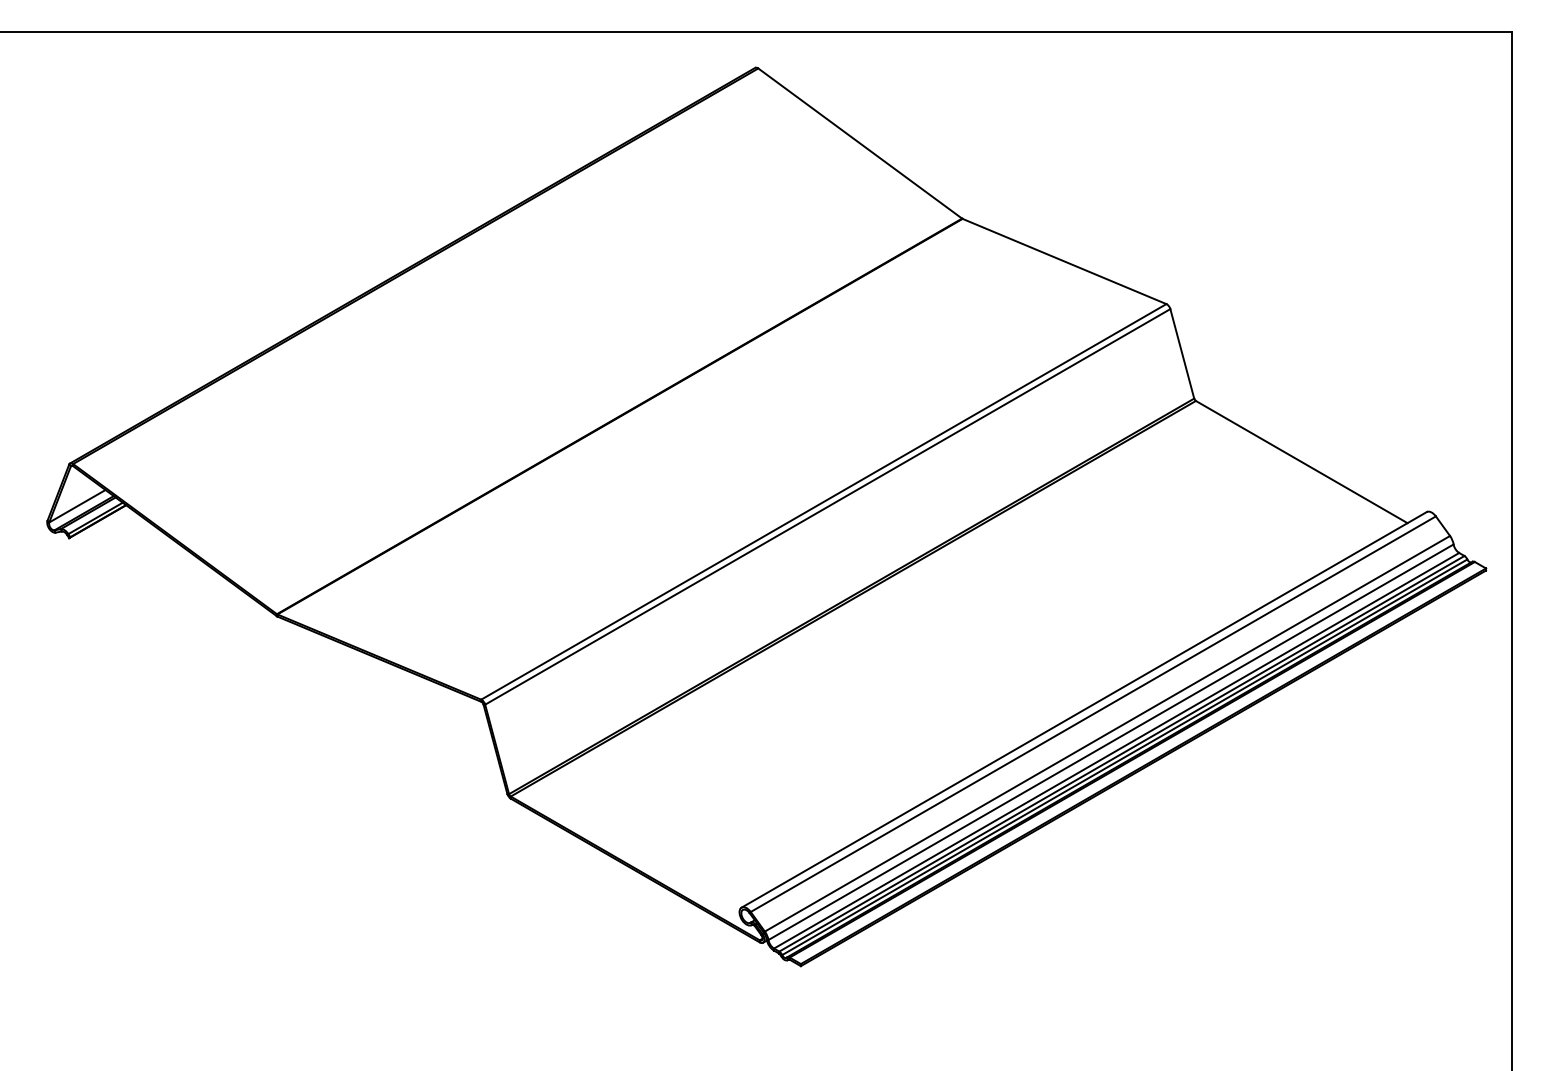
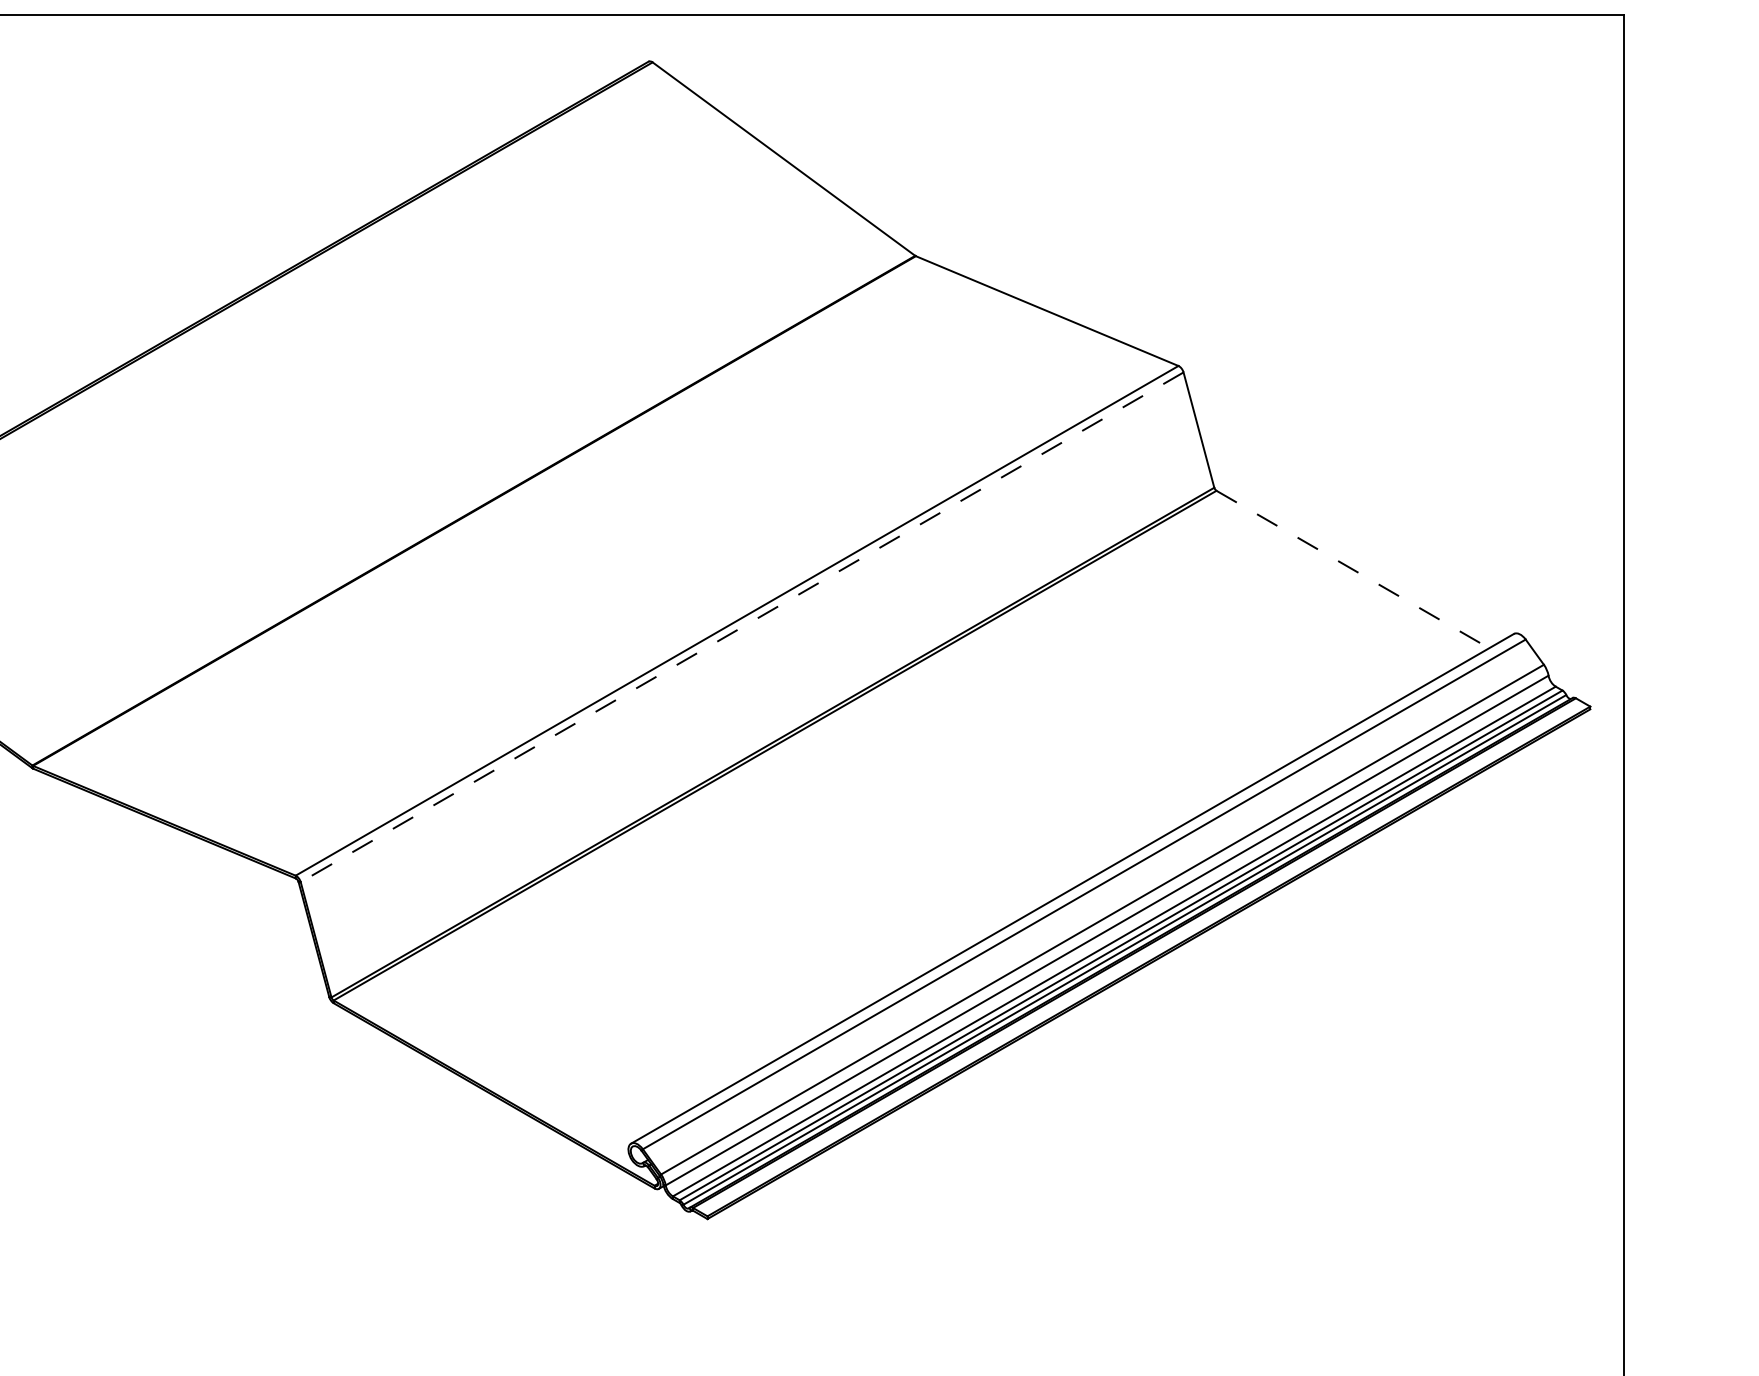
line: (1302, 462) -> (1353, 570), solid -> dashed
line: (827, 506) -> (741, 626), solid -> dashed

